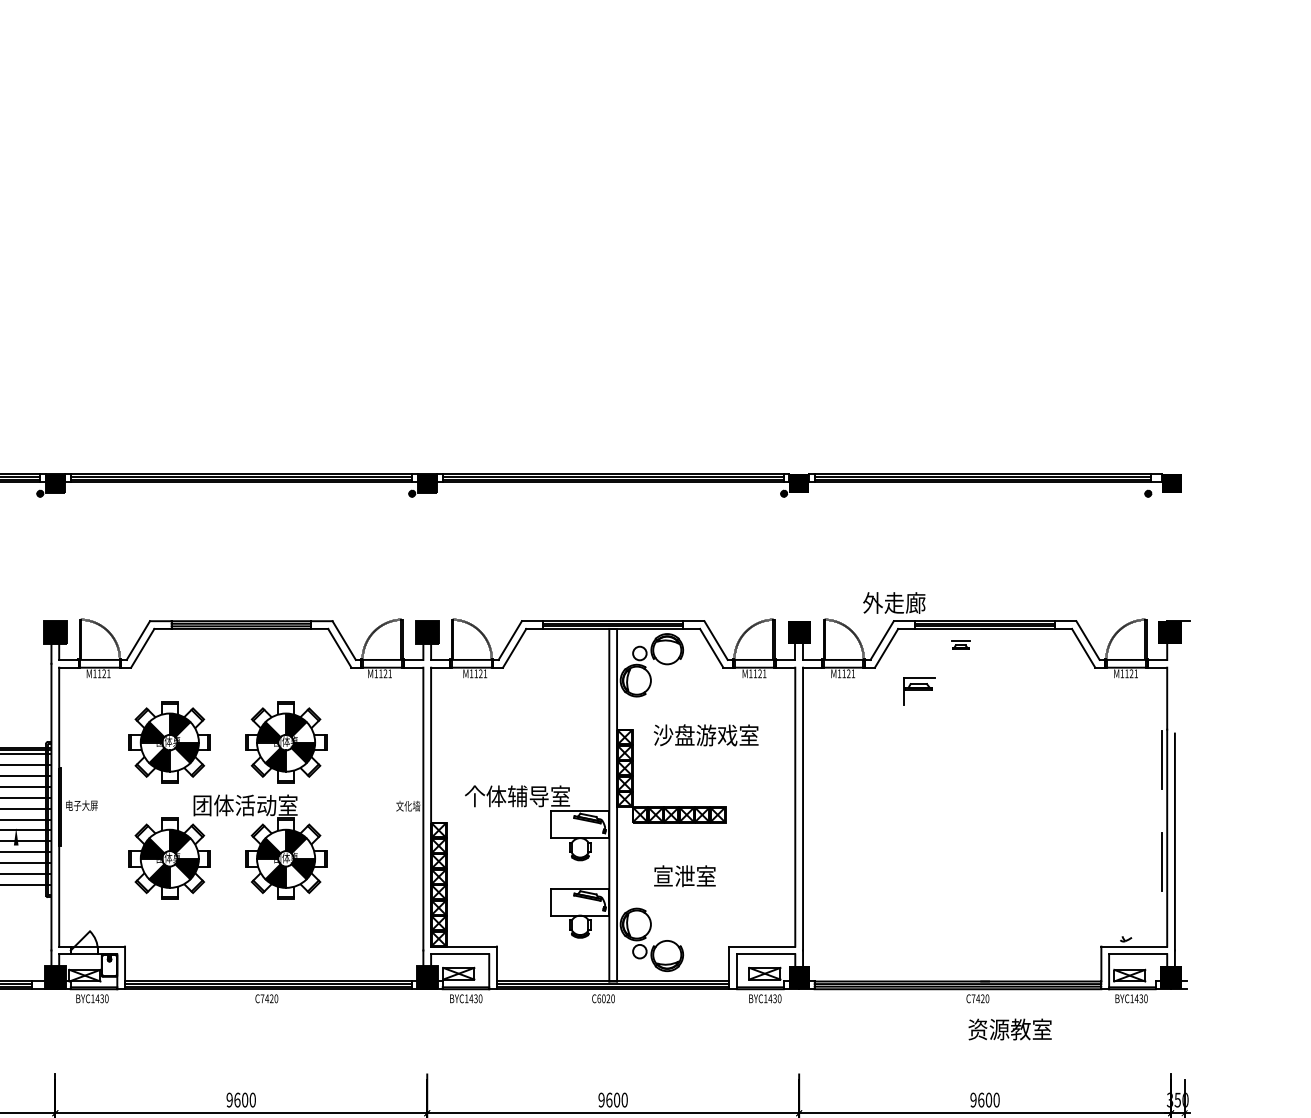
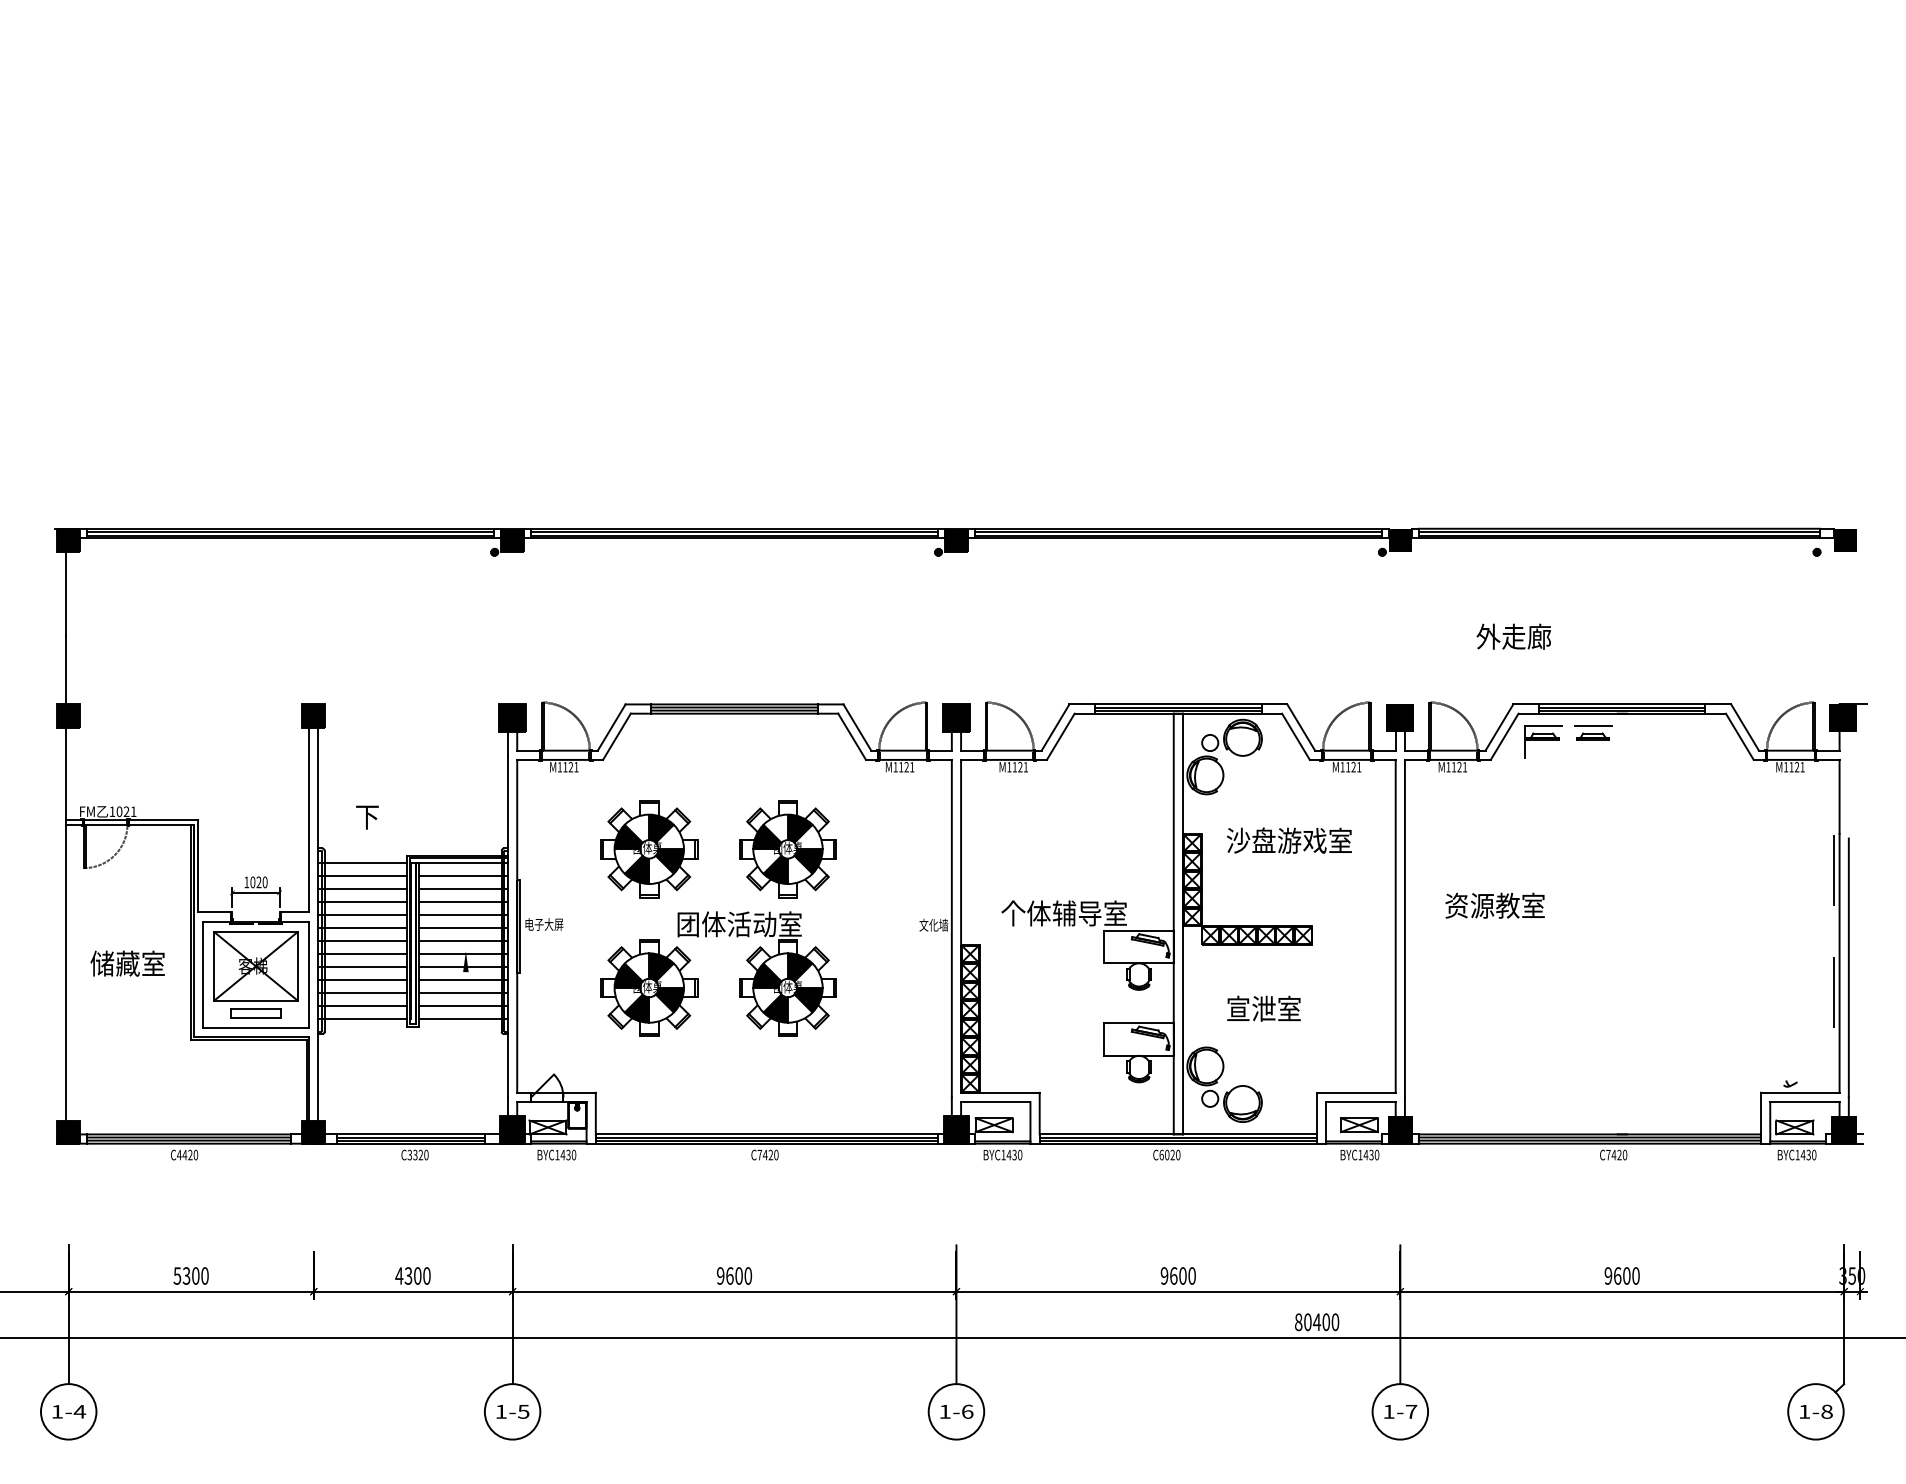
text: (893, 602) -> (1513, 636), moved
part: (961, 644) -> (1593, 732), size x1.67
part: (919, 690) -> (1543, 741), moved
text: (1009, 1029) -> (1494, 905), moved

